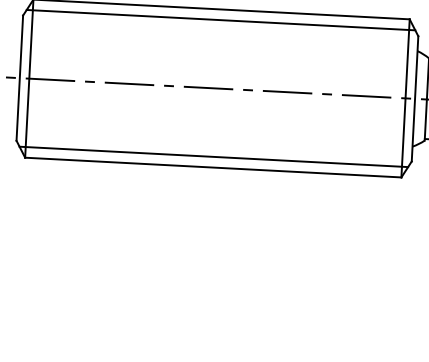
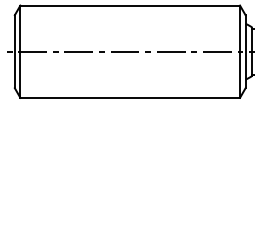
line: (219, 19) -> (129, 11), removed
line: (212, 156) -> (129, 91), removed

